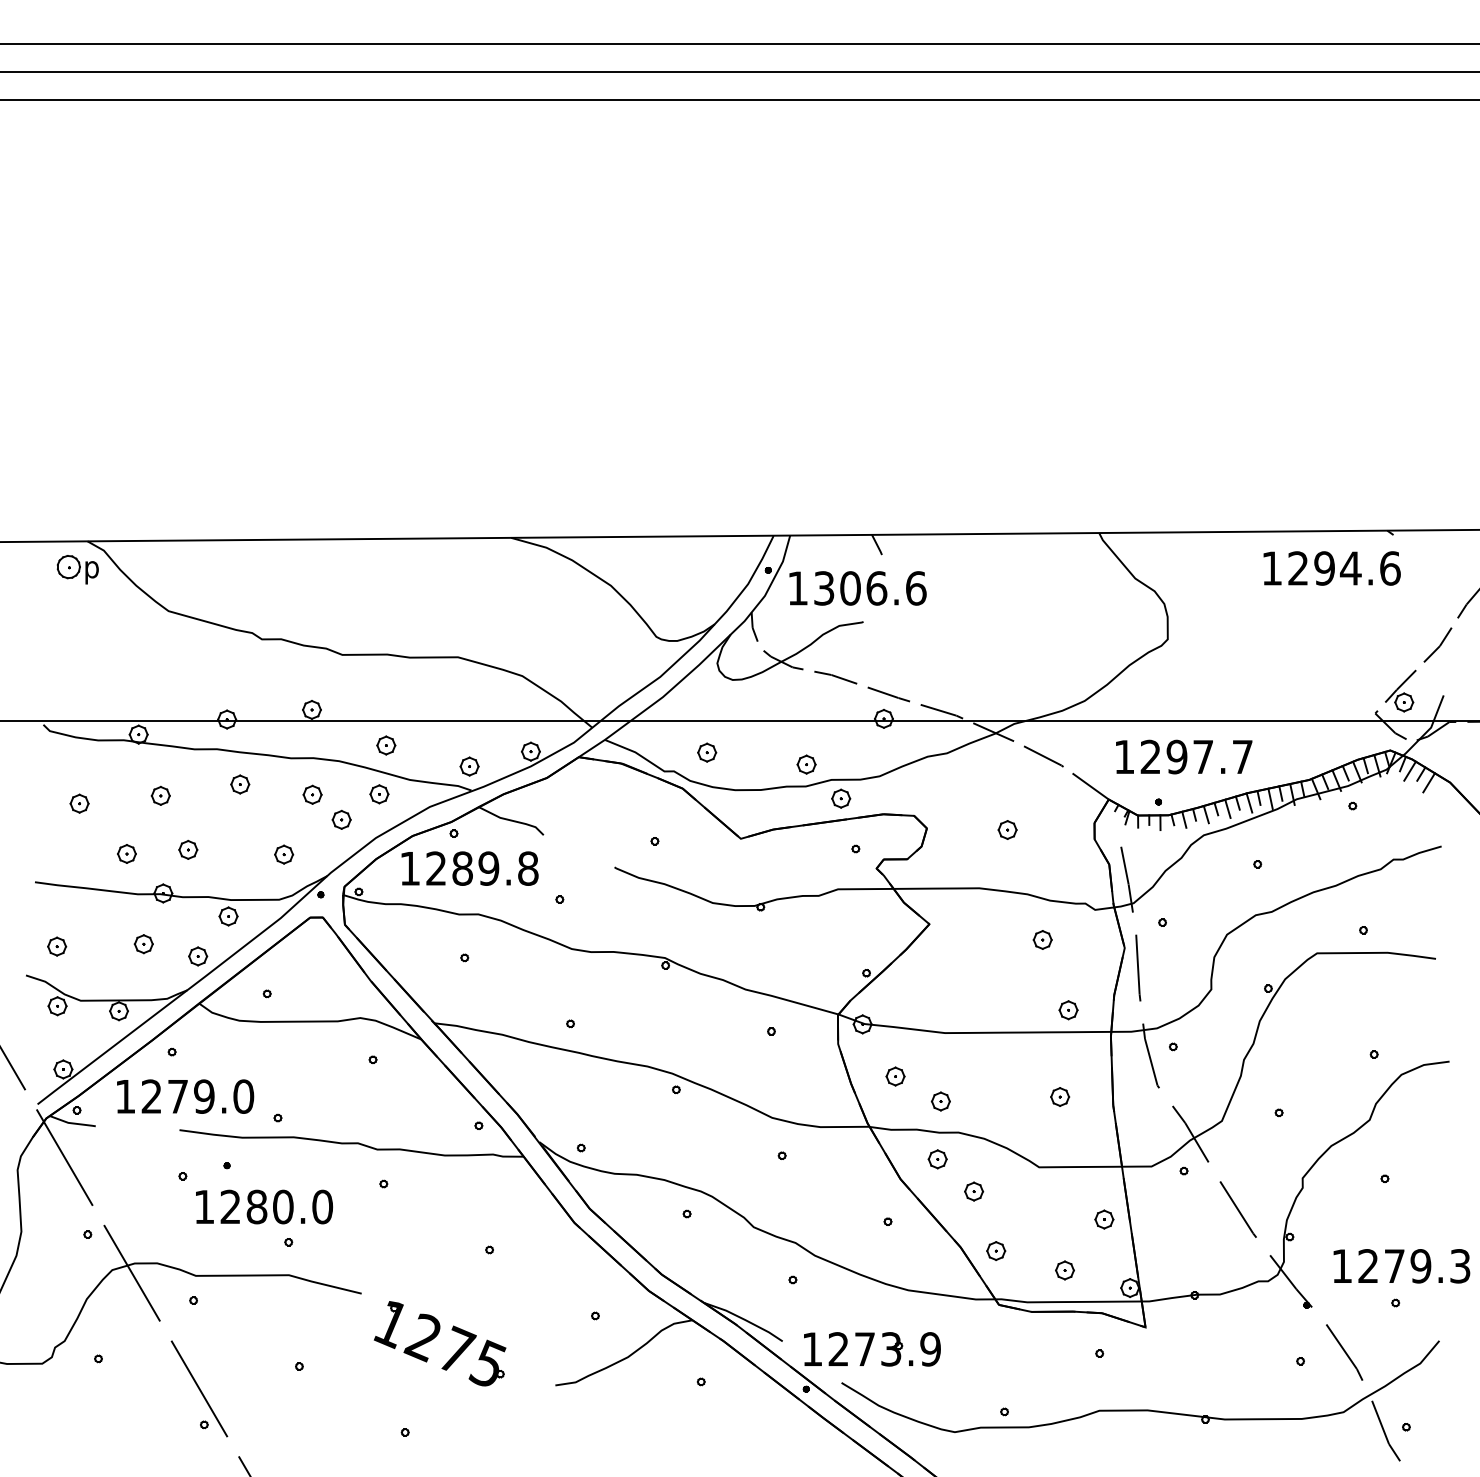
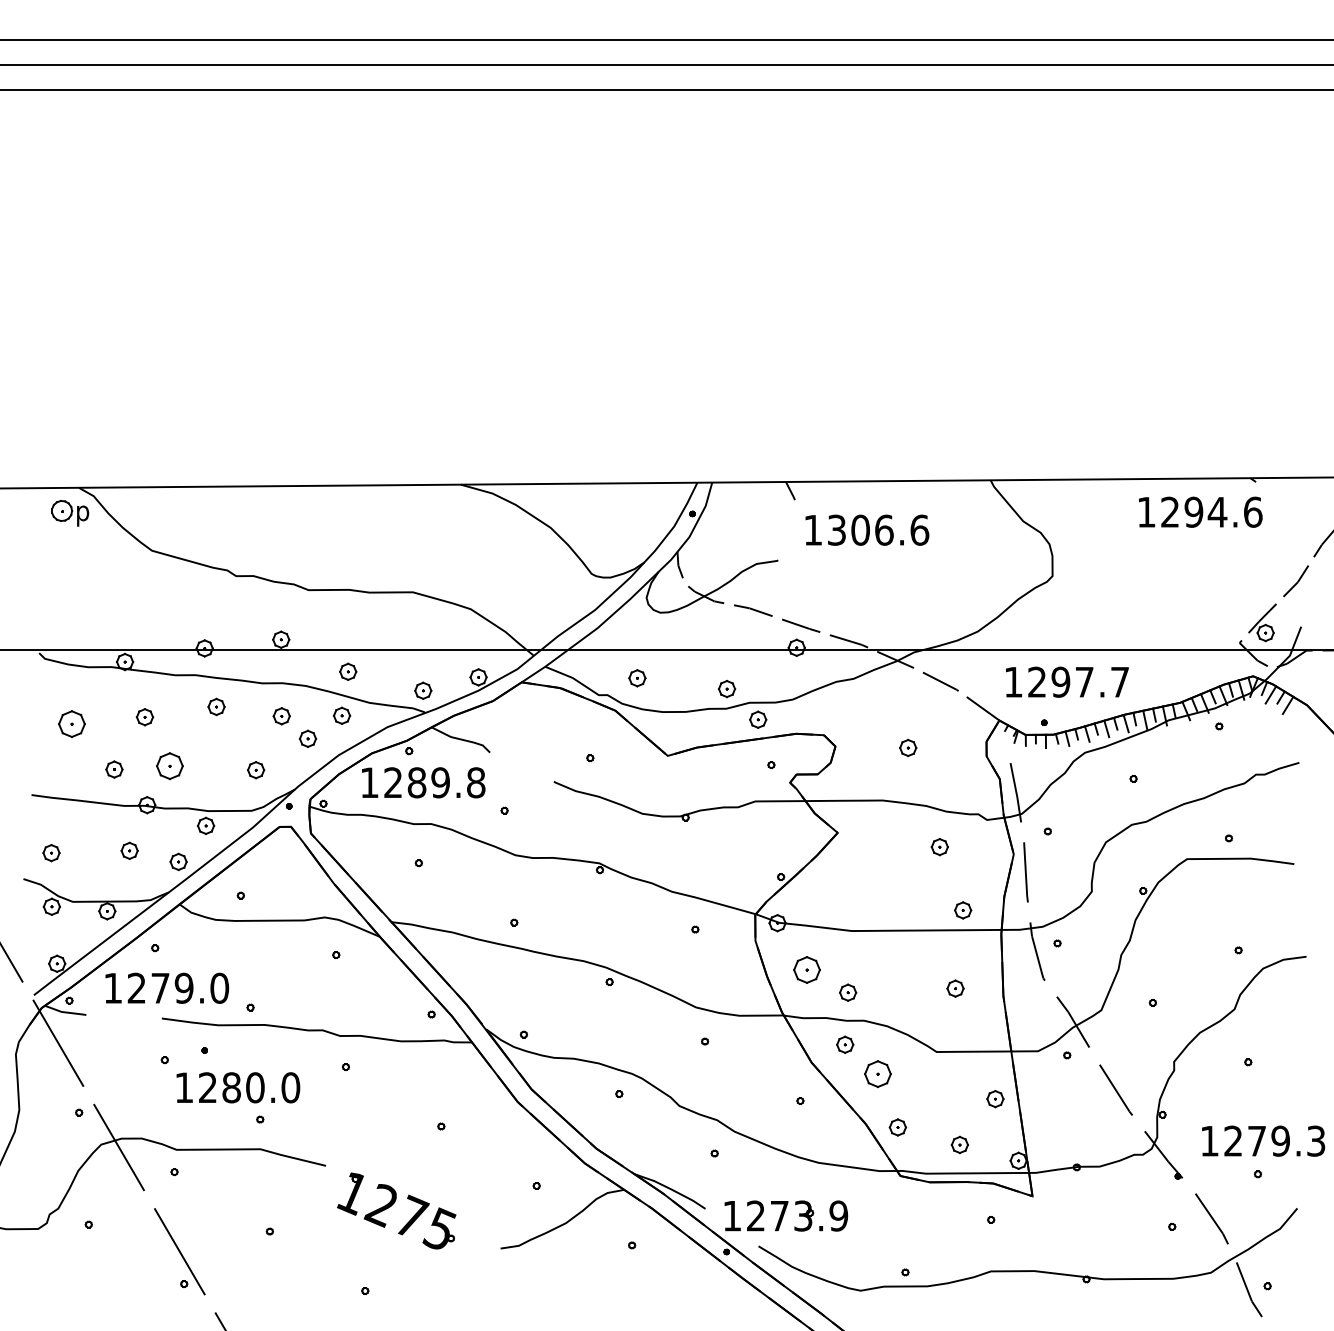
text: (858, 587) -> (867, 529), moved
part: (79, 803) -> (71, 724), size x1.6
part: (188, 849) -> (169, 765), size x1.6
part: (895, 1076) -> (807, 970), size x1.6
part: (973, 1191) -> (877, 1073), size x1.6

